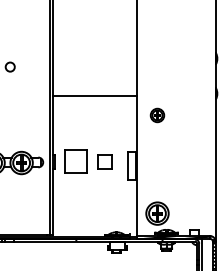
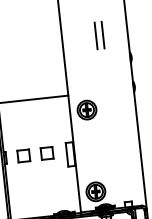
line: (177, 28) -> (95, 35), added
line: (186, 28) -> (103, 35), added
part: (157, 115) -> (87, 110), size x1.67
part: (76, 161) -> (23, 155), size x0.62

